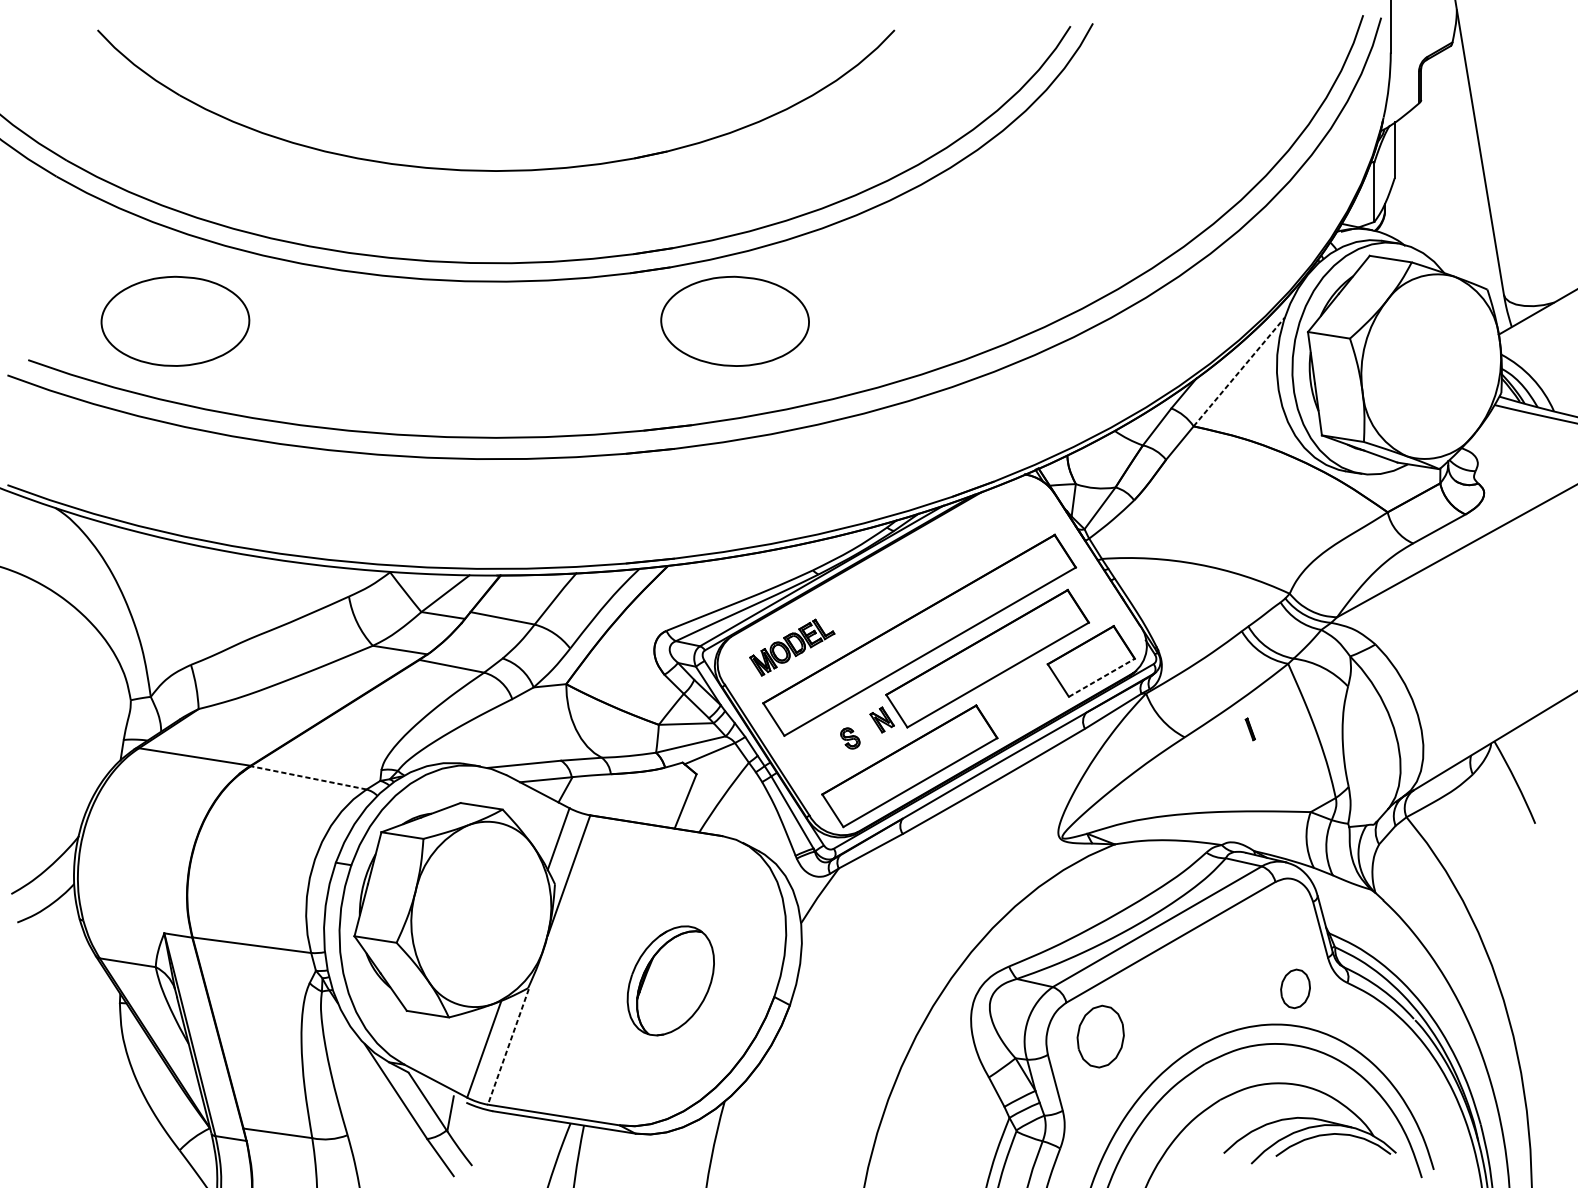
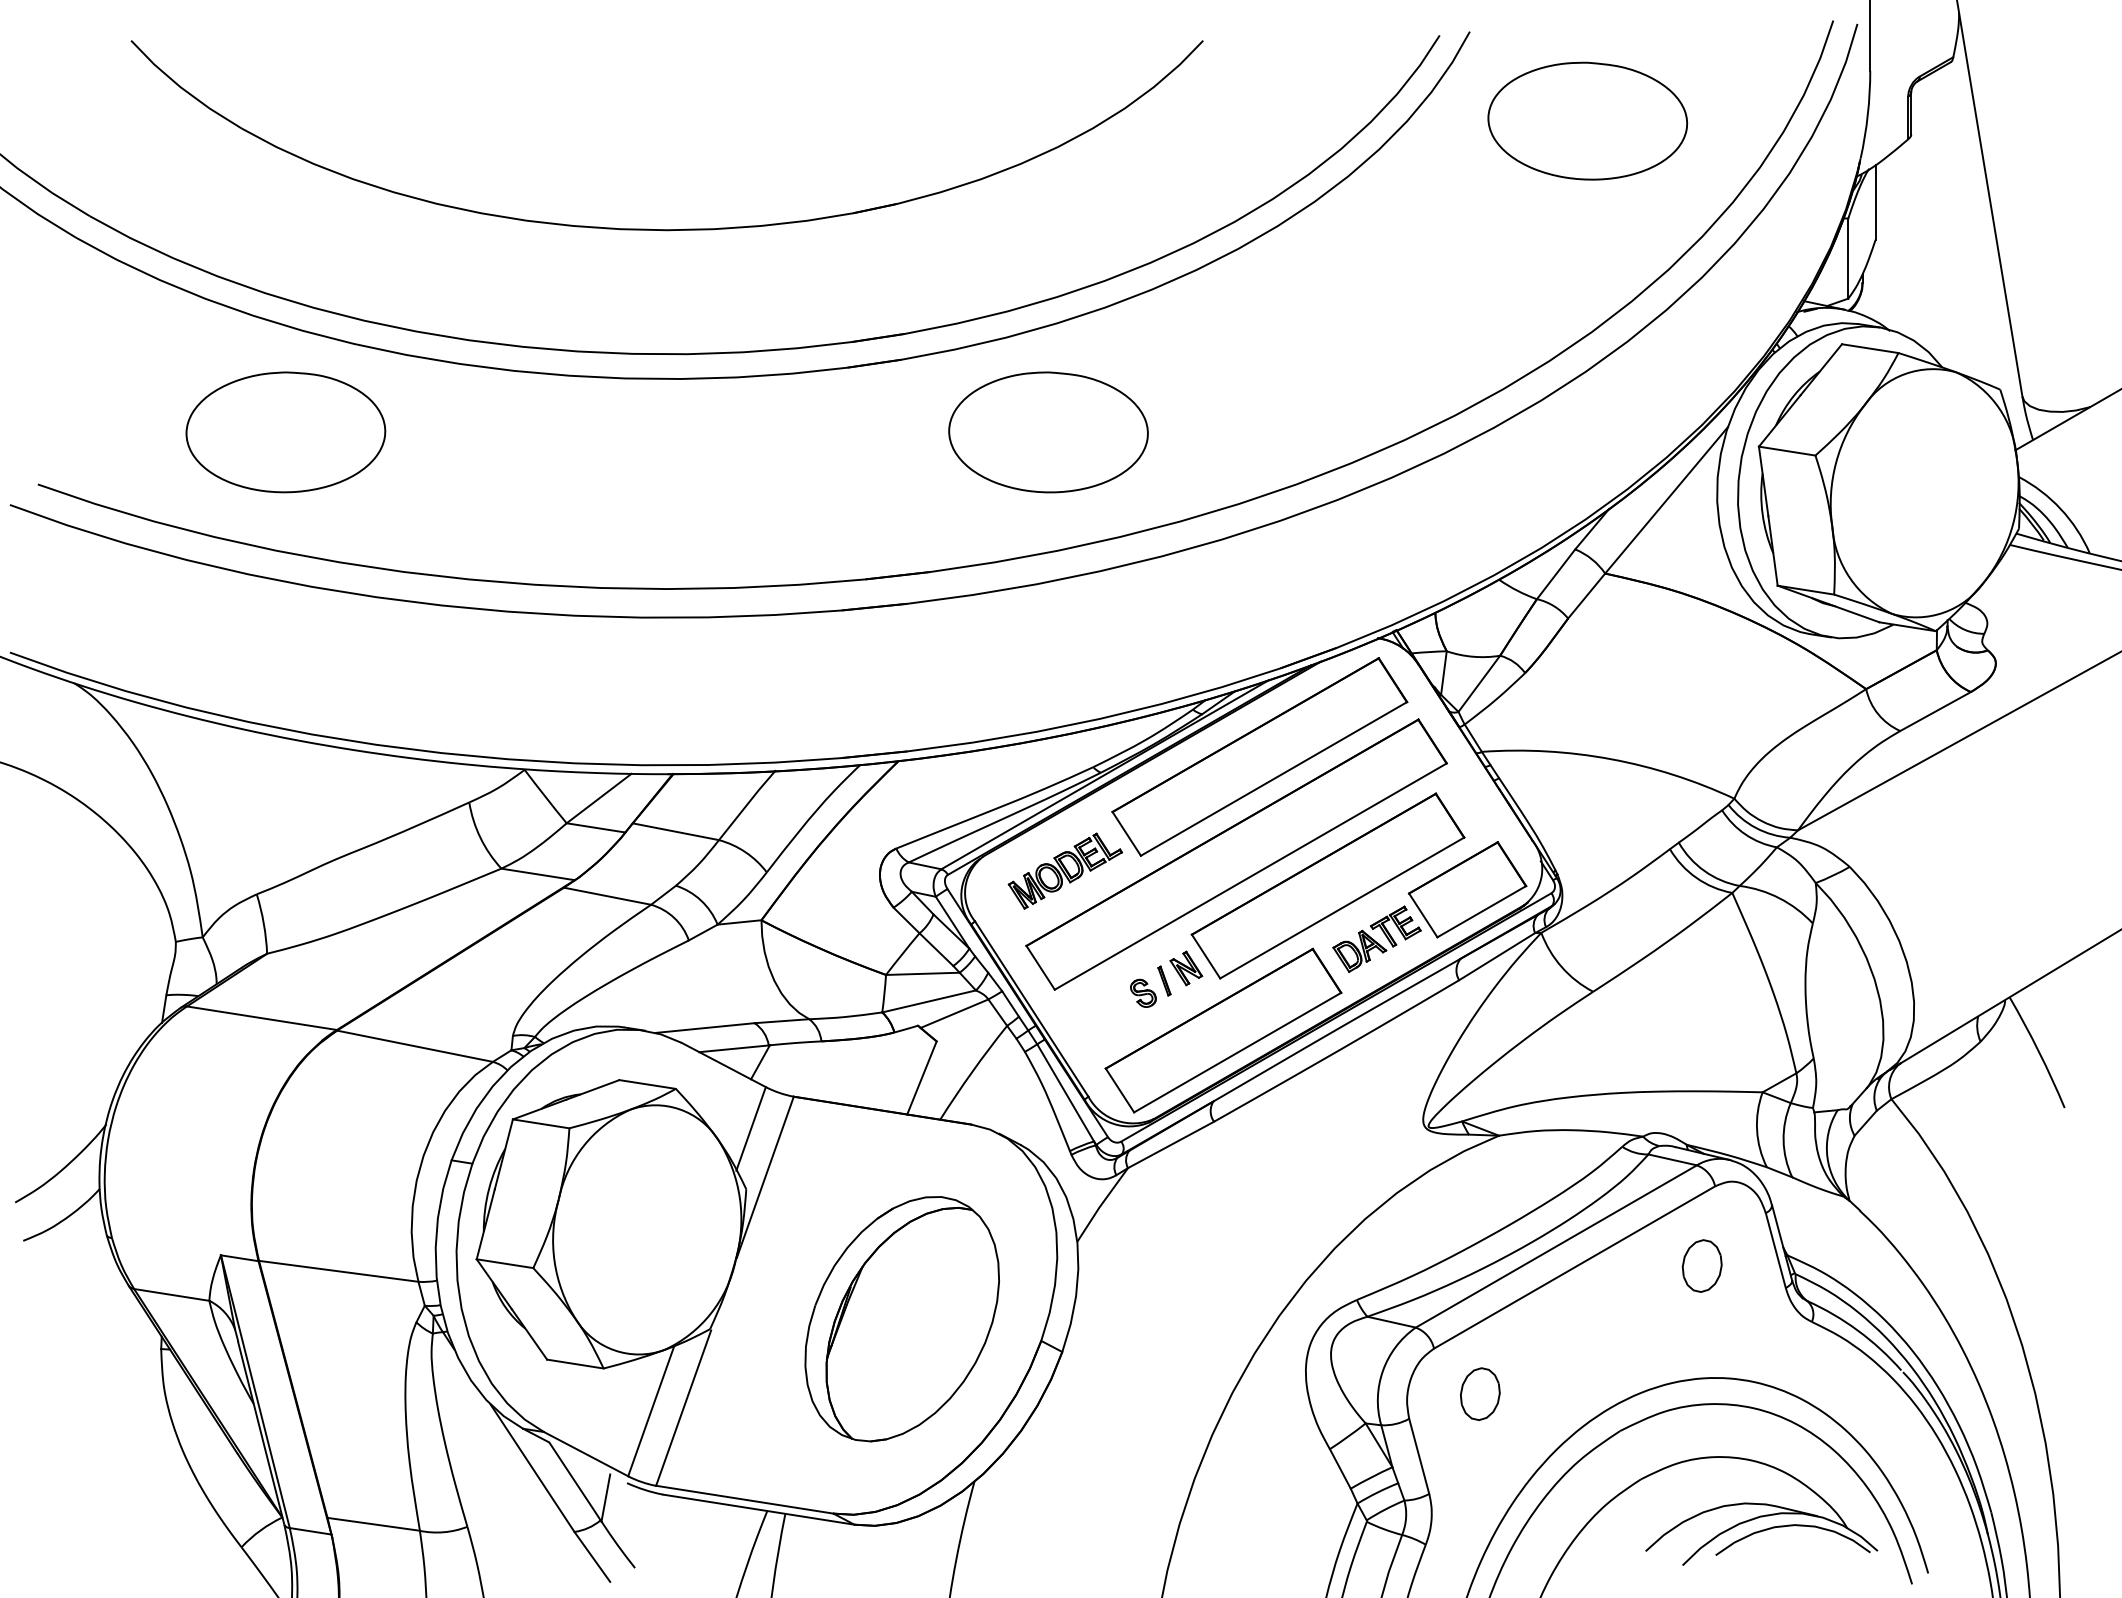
part: (1180, 89) -> (1587, 120), added
part: (175, 321) -> (285, 432), moved
part: (735, 321) -> (1048, 432), moved
line: (1239, 372) -> (1666, 500), dashed -> solid
part: (936, 562) -> (1259, 756), added
line: (1102, 677) -> (1482, 911), dashed -> solid
part: (1023, 697) -> (1376, 938), added
part: (1250, 728) -> (1164, 980), moved
line: (308, 778) -> (414, 1046), dashed -> solid
part: (670, 981) -> (901, 1319), size x1.67
part: (1295, 988) -> (1701, 1265), moved
part: (1100, 1036) -> (1480, 1393), size x0.62
line: (508, 1047) -> (683, 1408), dashed -> solid

